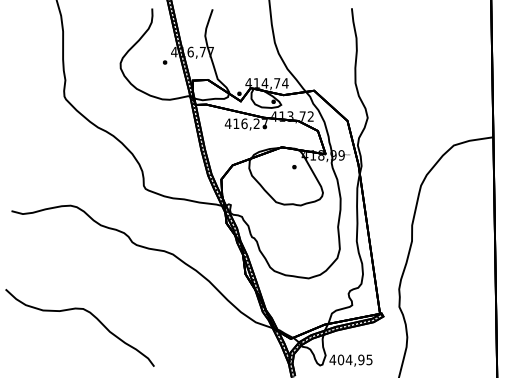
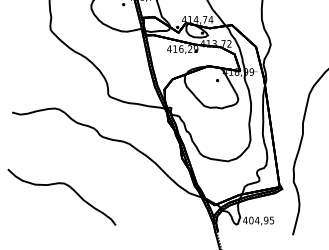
text: (264, 124) -> (195, 49), 416,27 -> 416,29

